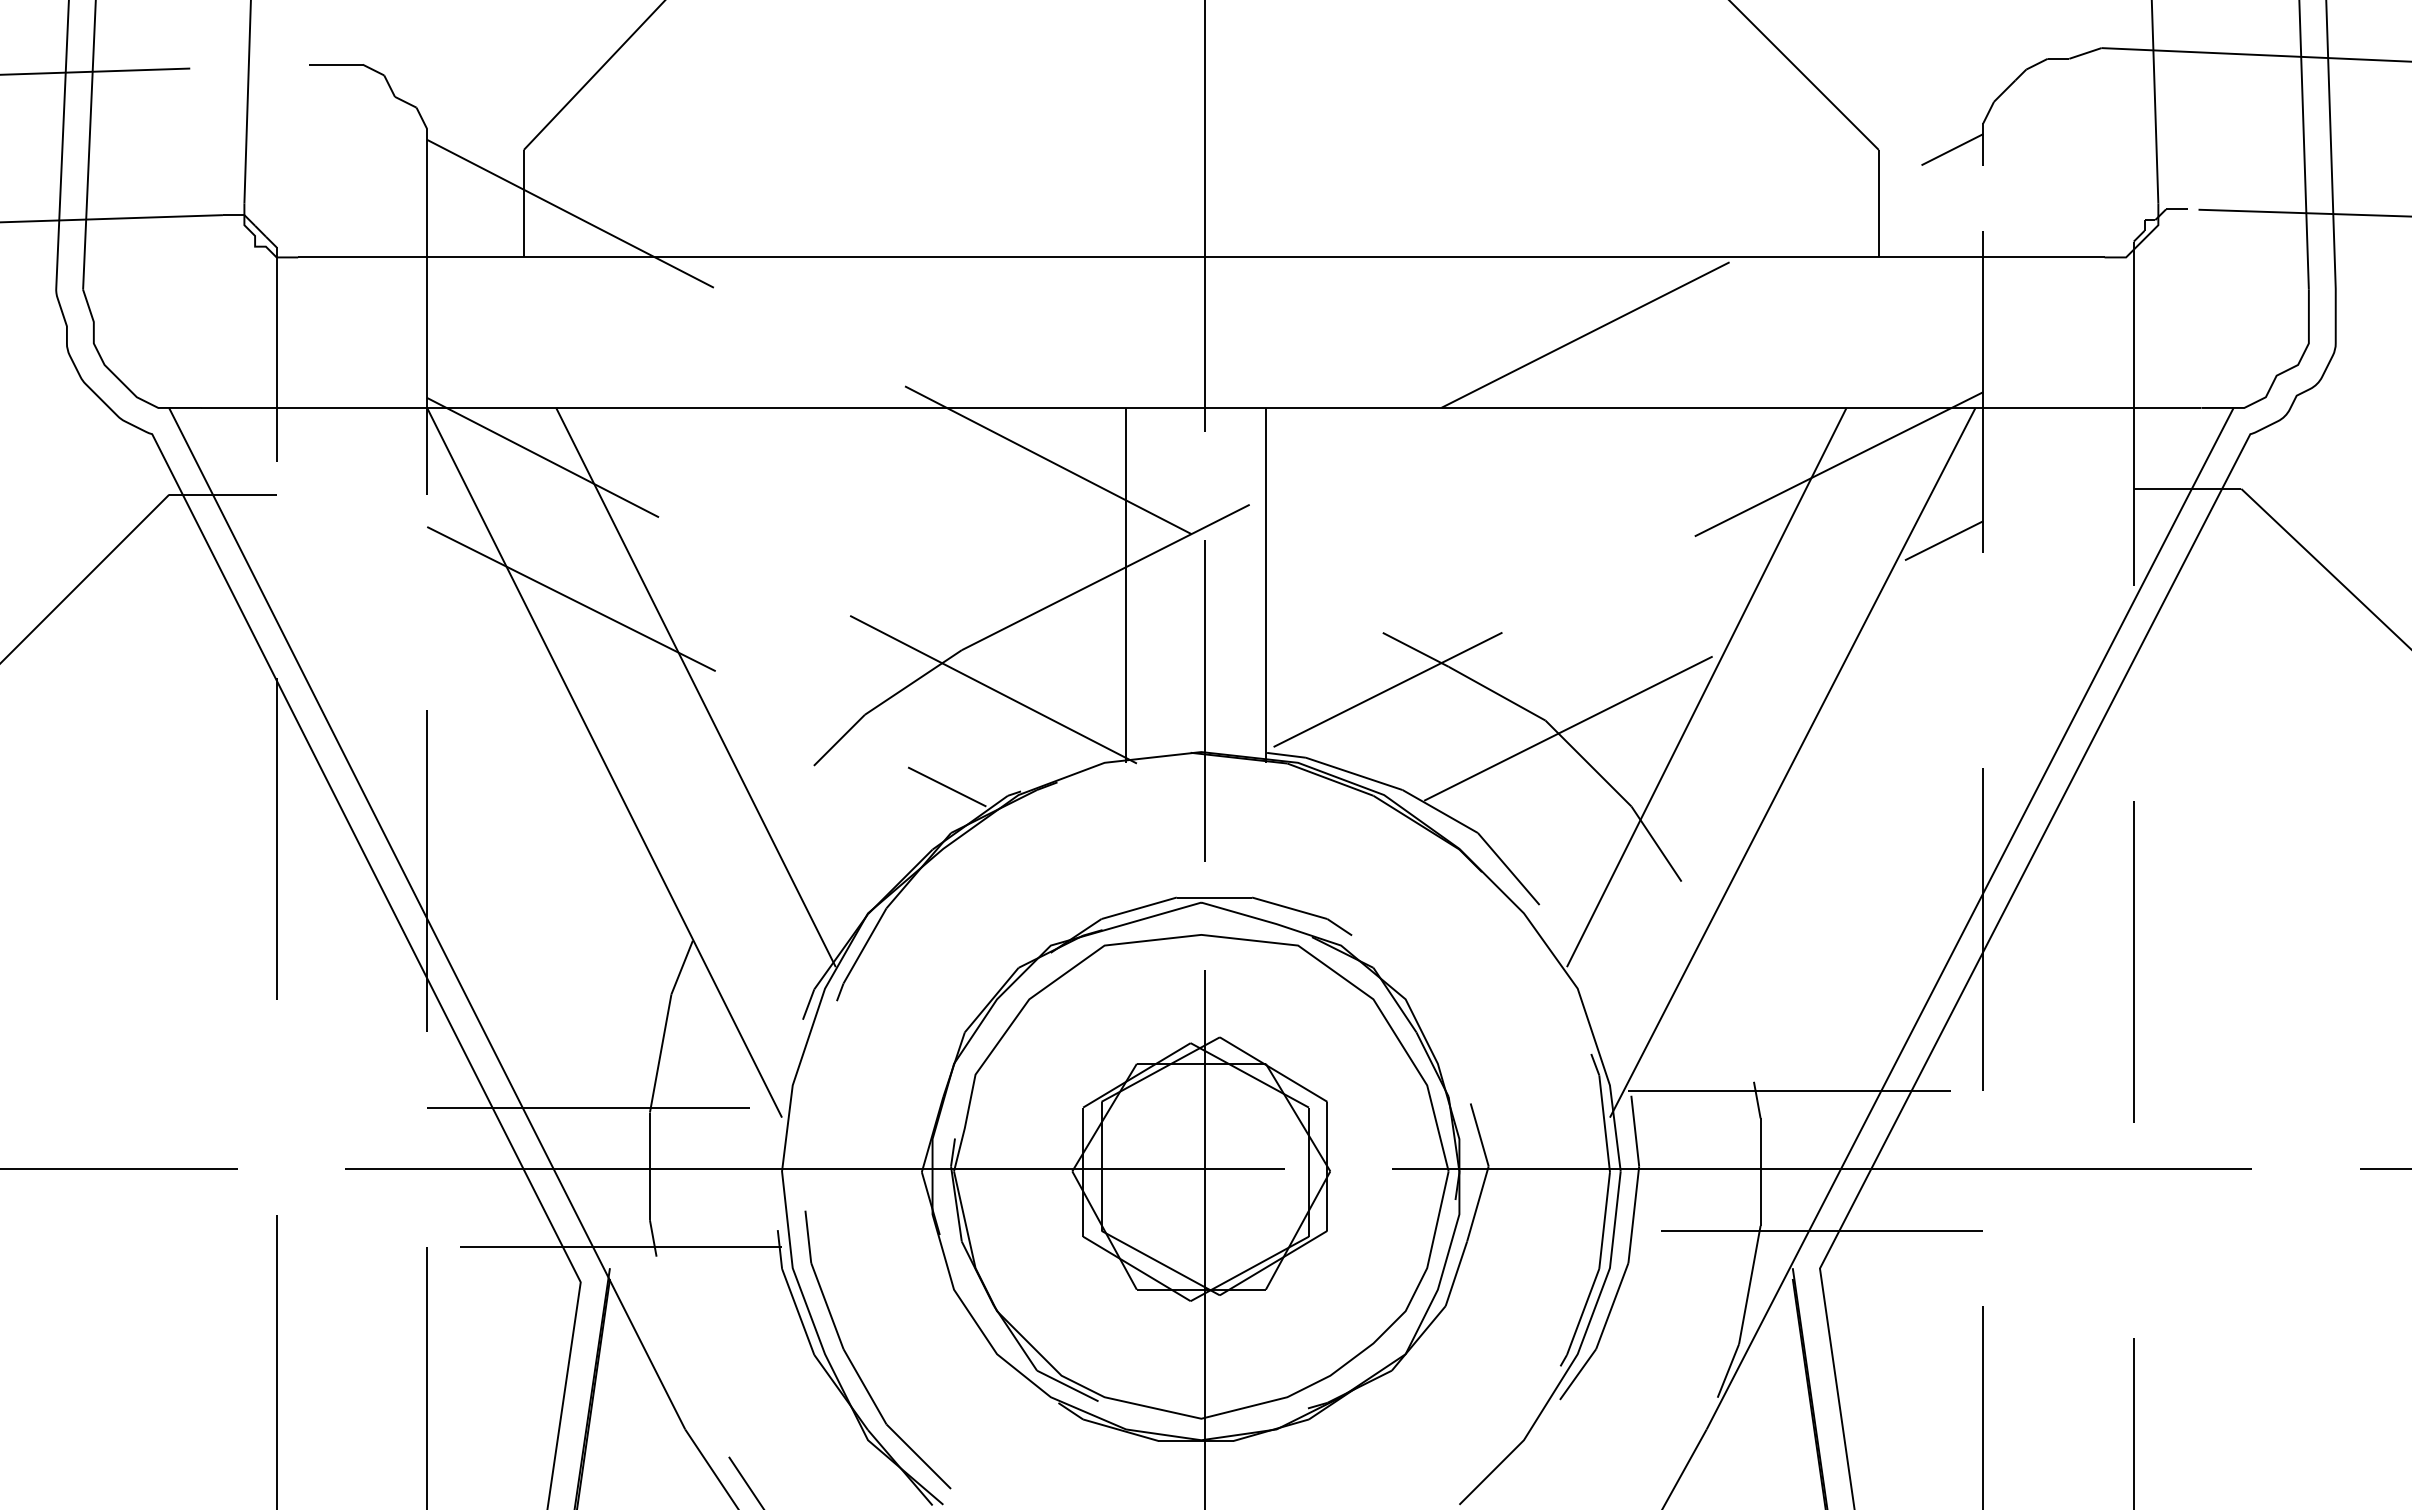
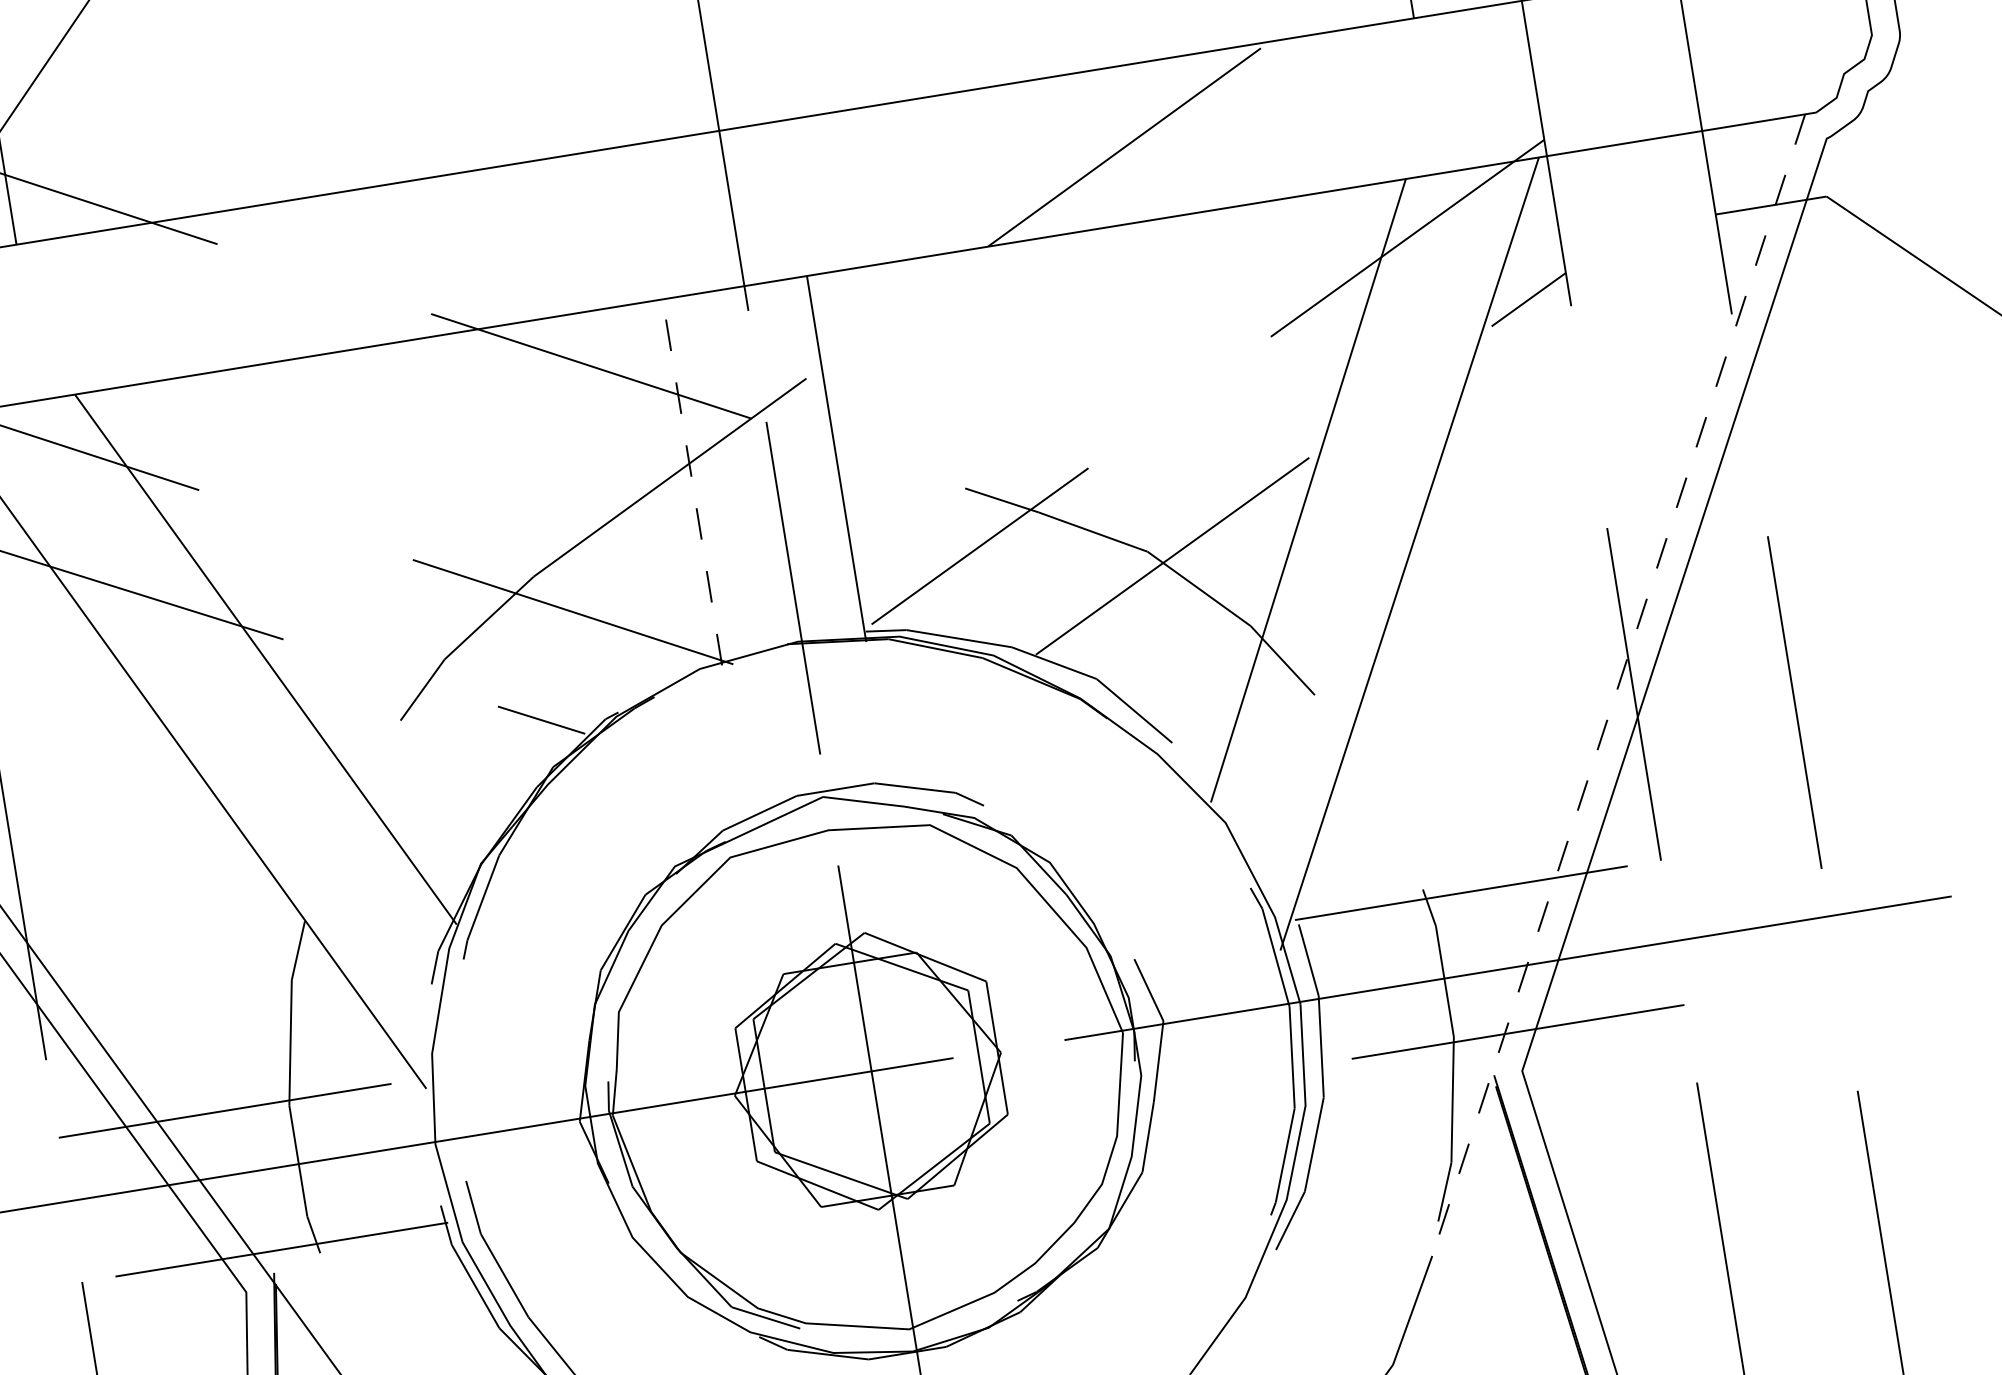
line: (1126, 584) -> (692, 481), solid -> dashed
line: (1970, 918) -> (1619, 684), solid -> dashed

